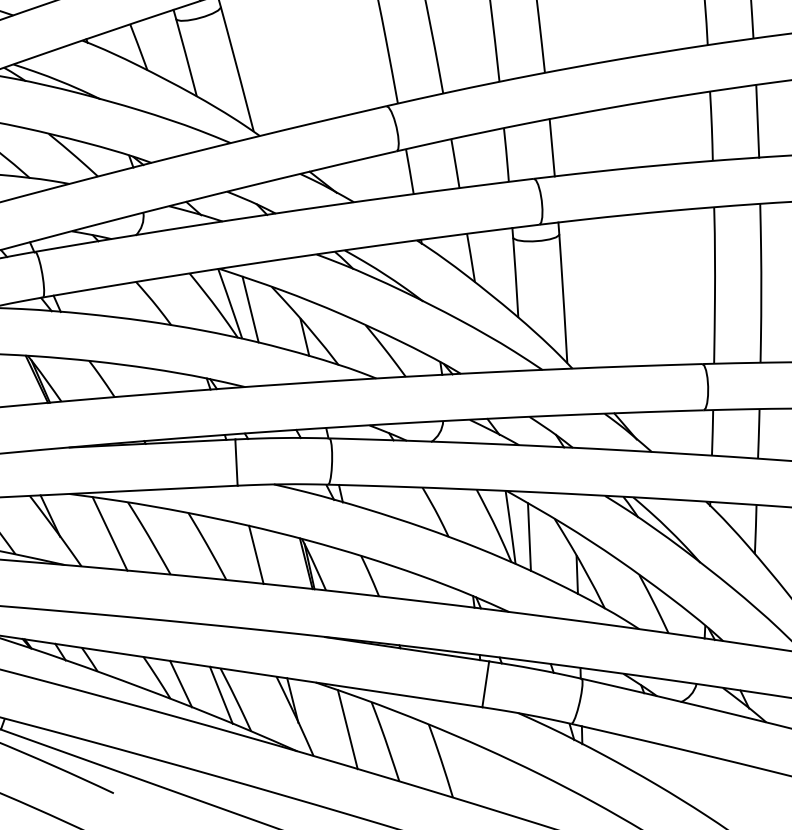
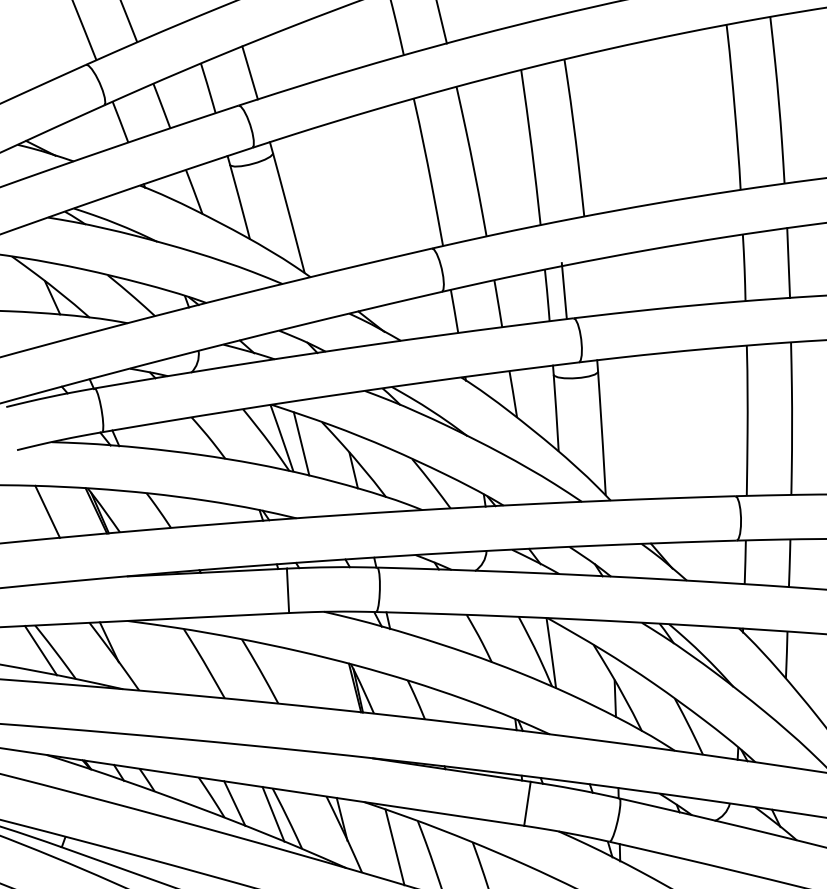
line: (551, 147) -> (563, 290), moved
line: (109, 534) -> (166, 659), removed
line: (529, 537) -> (569, 662), removed
line: (256, 554) -> (307, 679), removed

